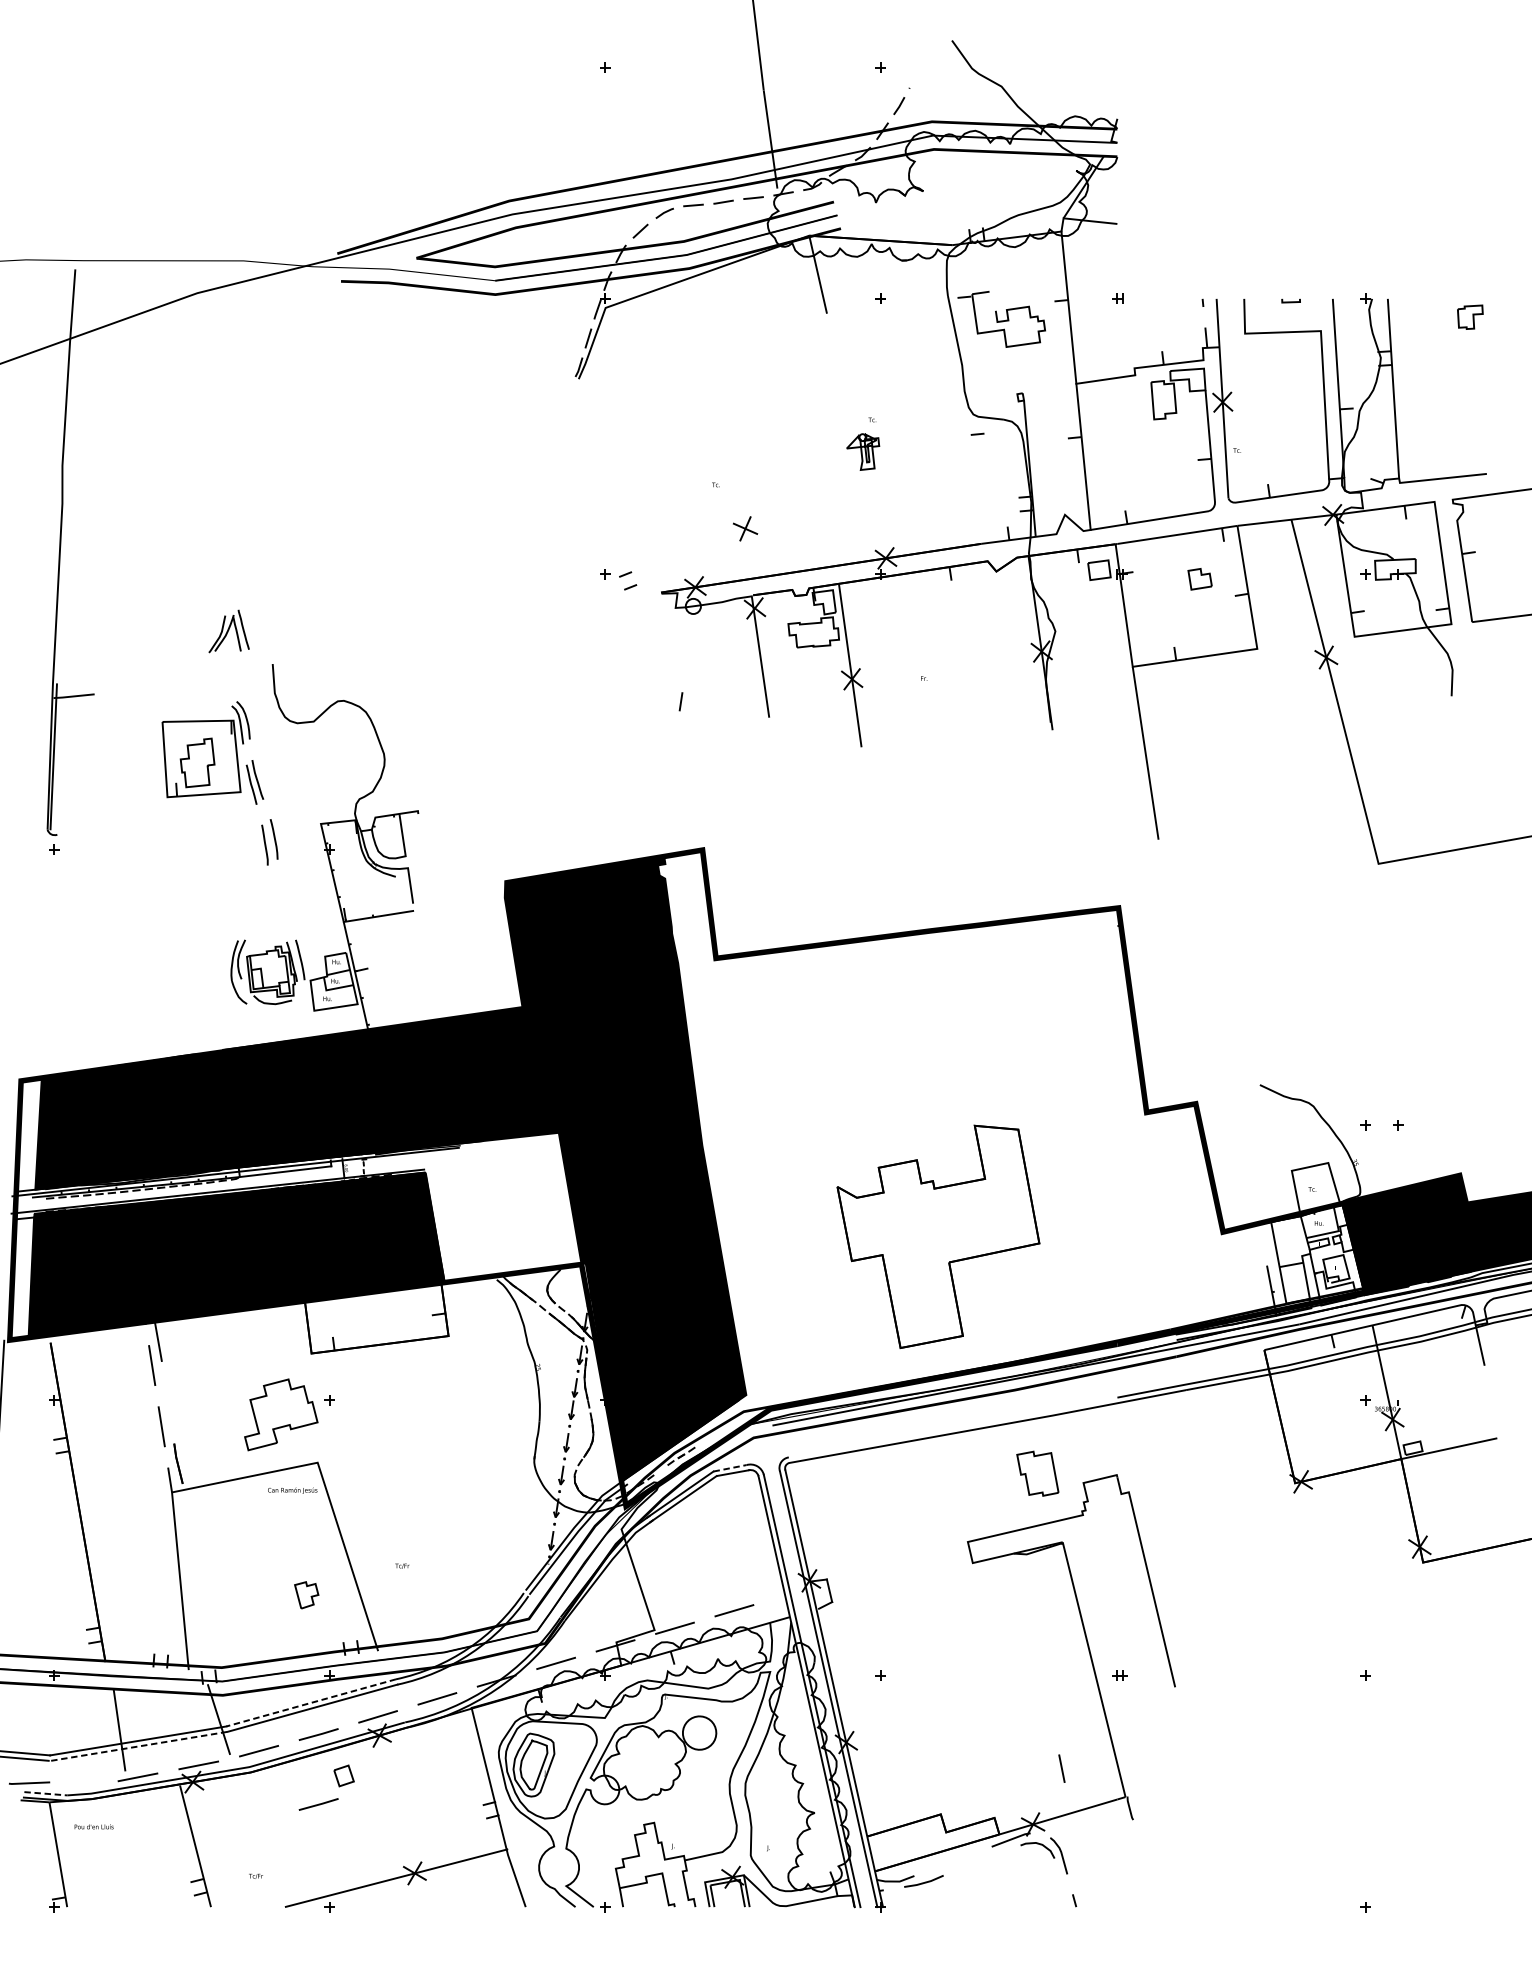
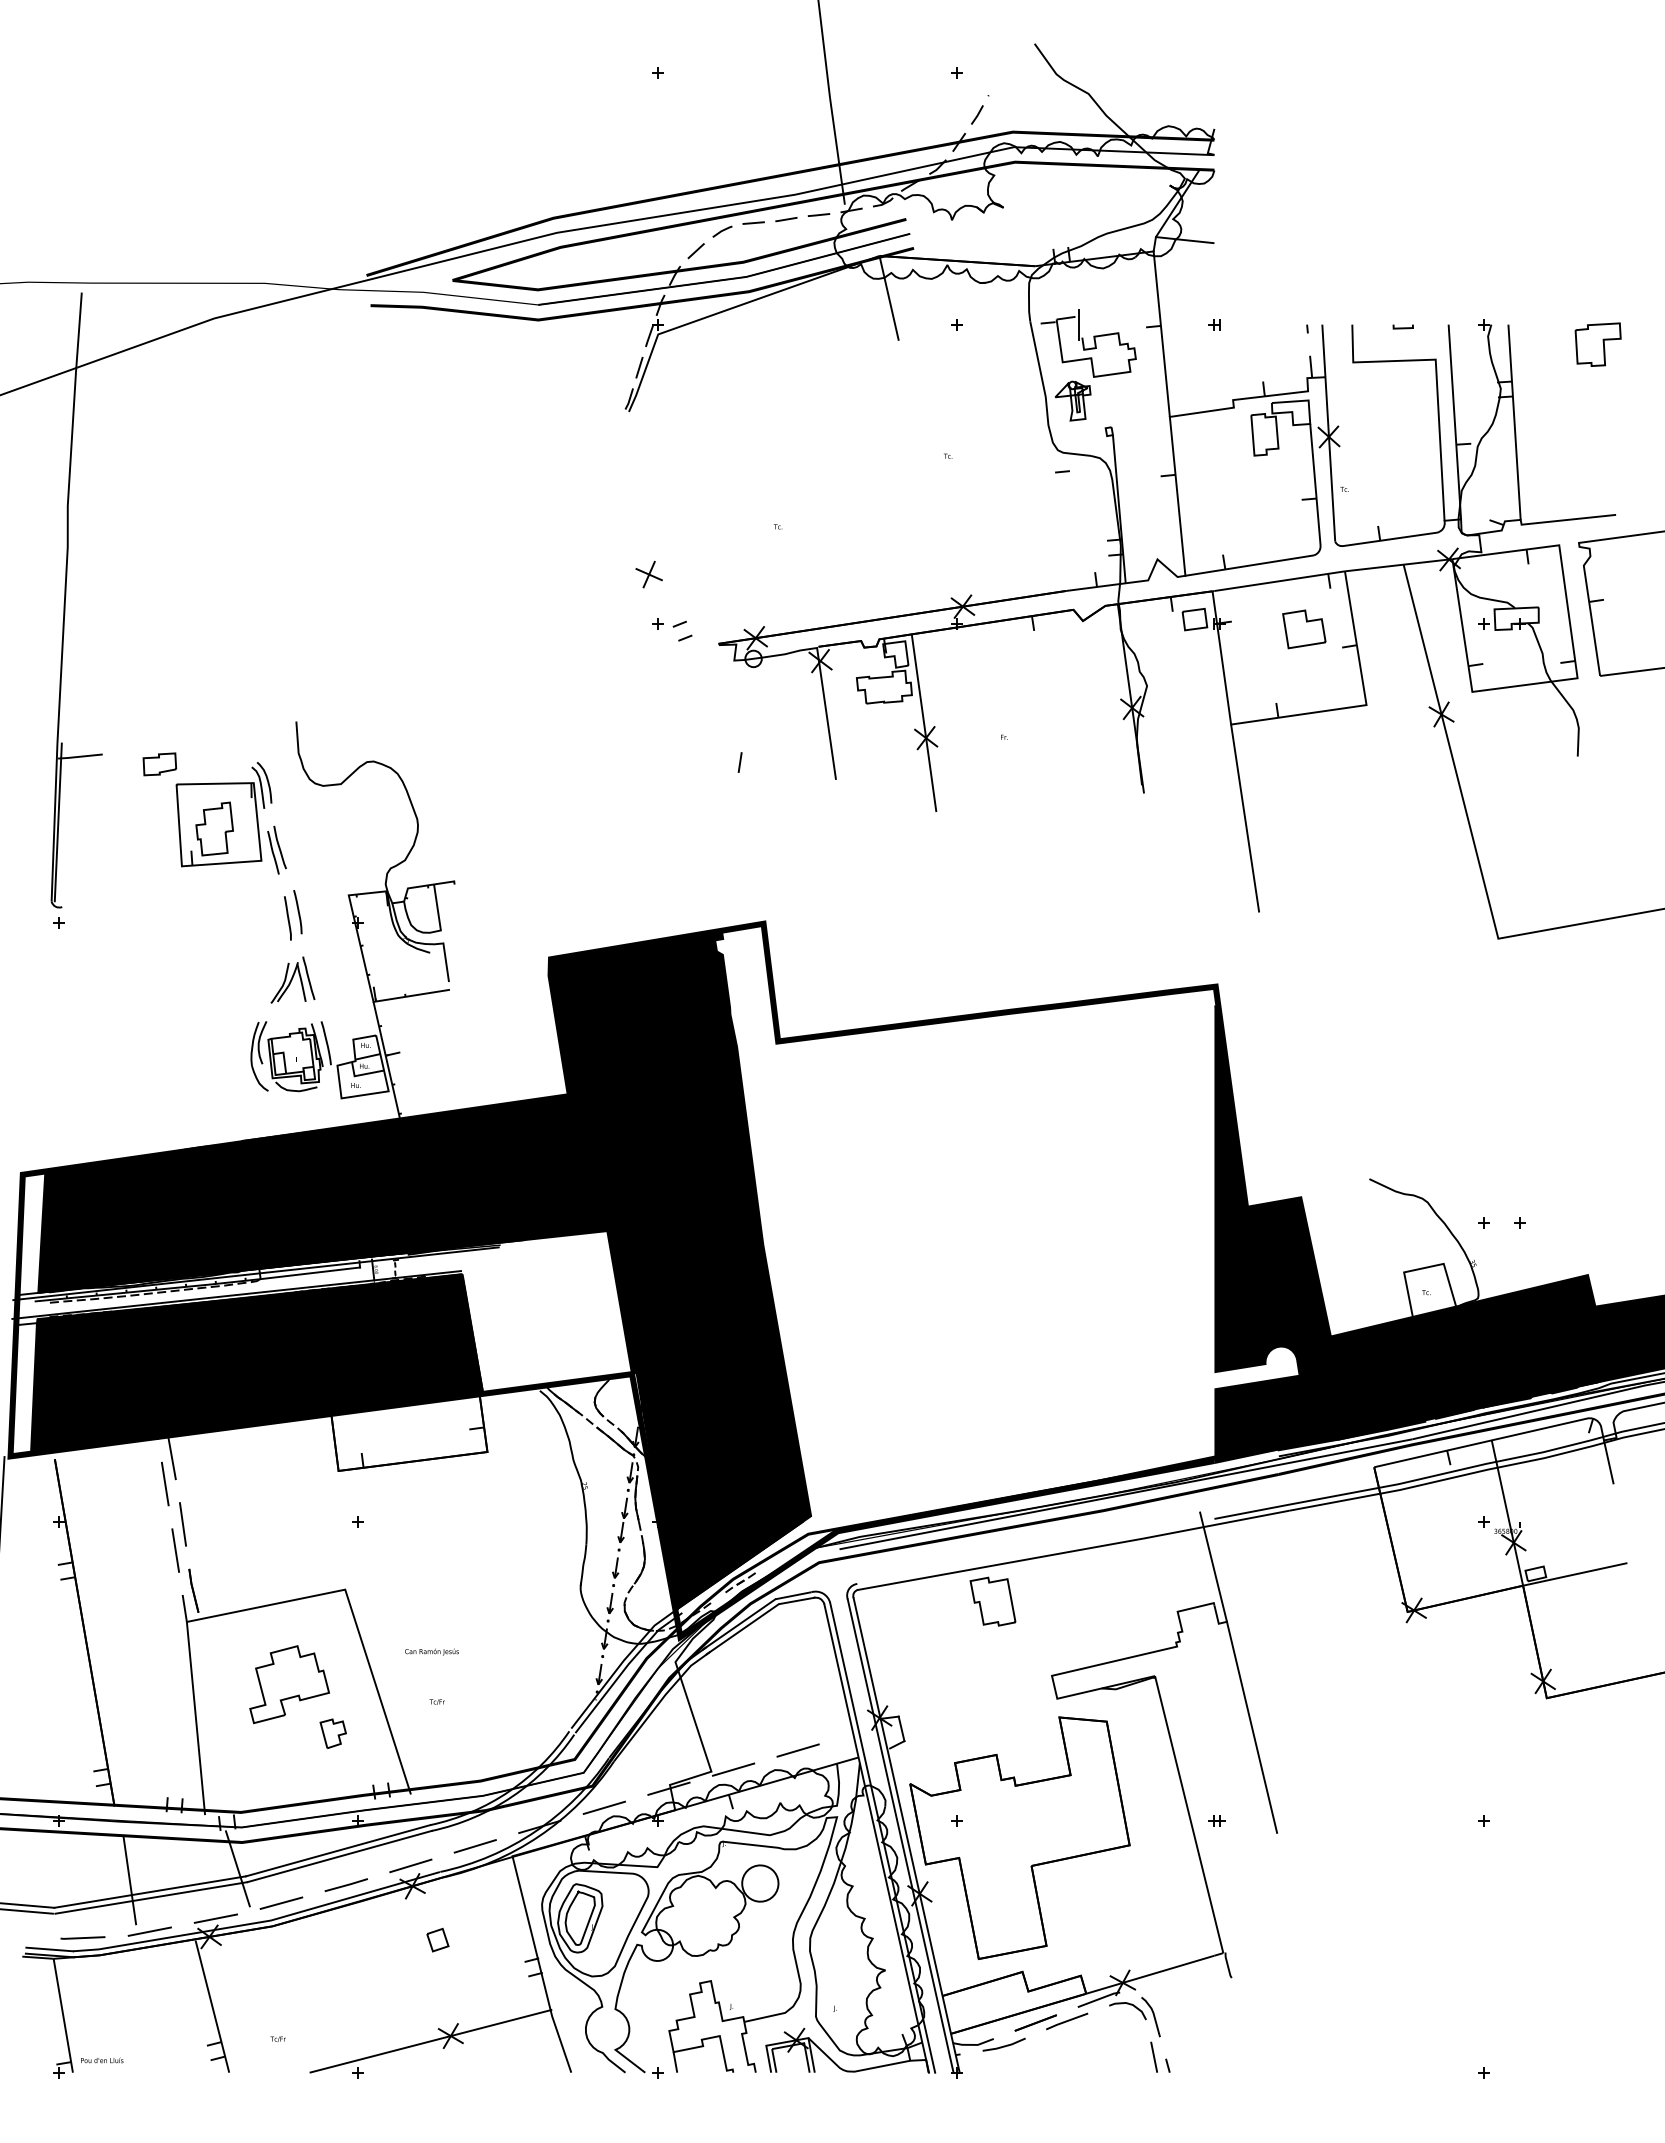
line: (993, 298) -> (1079, 324), added
part: (1469, 317) -> (1597, 344), size x1.67
part: (862, 451) -> (1072, 400), moved
part: (744, 528) -> (648, 574), moved
part: (1200, 579) -> (1304, 629), size x1.67
part: (228, 630) -> (292, 979), moved
part: (146, 703) -> (159, 764), added
fill: (1240, 1135) -> (1348, 1233), added
part: (938, 1237) -> (1019, 1838), moved
line: (168, 1402) -> (182, 1524), added
part: (281, 1414) -> (289, 1684), moved
line: (1116, 1441) -> (1213, 1566), added
line: (730, 1468) -> (793, 1595), dashed -> solid
part: (1037, 1473) -> (992, 1601), moved
text: (292, 1490) -> (431, 1651), moved
line: (311, 1702) -> (338, 1850), dashed -> solid
line: (138, 1746) -> (150, 1898), dashed -> solid
line: (1061, 1768) -> (1153, 2056), moved
part: (343, 1775) -> (437, 1939), moved
line: (29, 1782) -> (82, 1937), moved
line: (46, 1793) -> (50, 1949), dashed -> solid
line: (317, 1804) -> (345, 1961), removed
text: (94, 1826) -> (102, 2060), moved
part: (967, 1860) -> (1051, 2021), added

